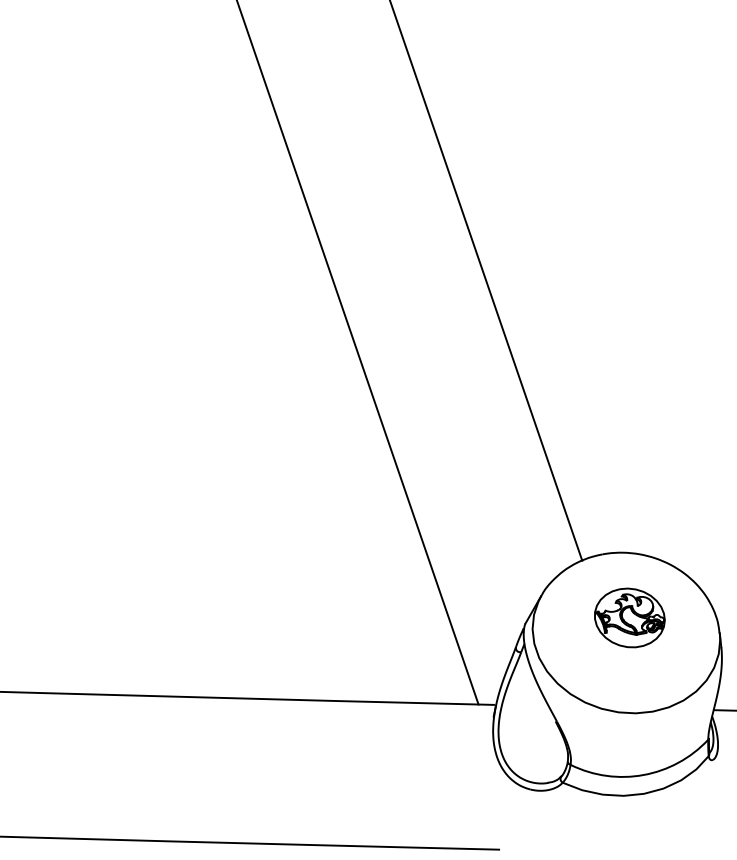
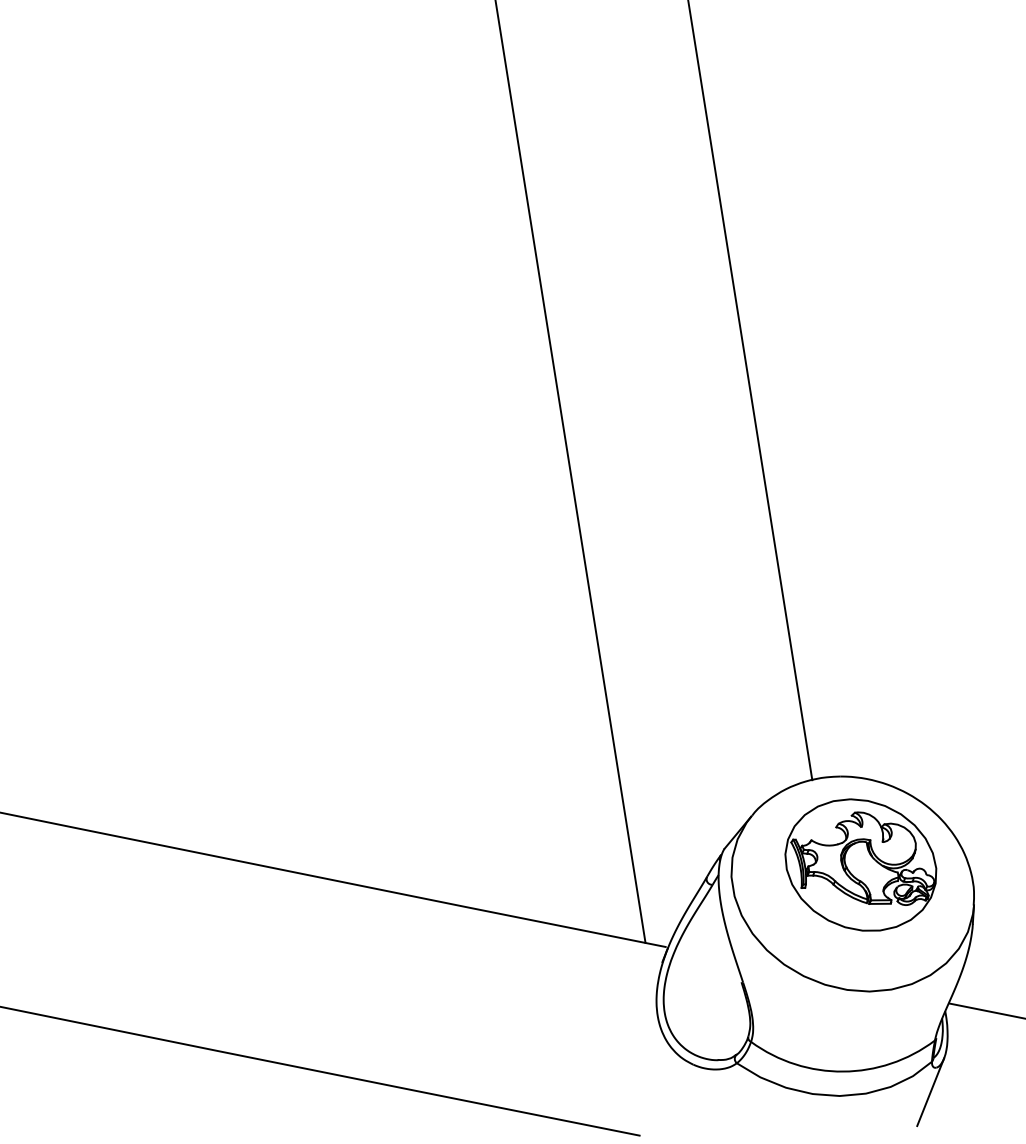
part: (629, 617) -> (860, 864), size x1.67
line: (711, 779) -> (930, 1092), added

